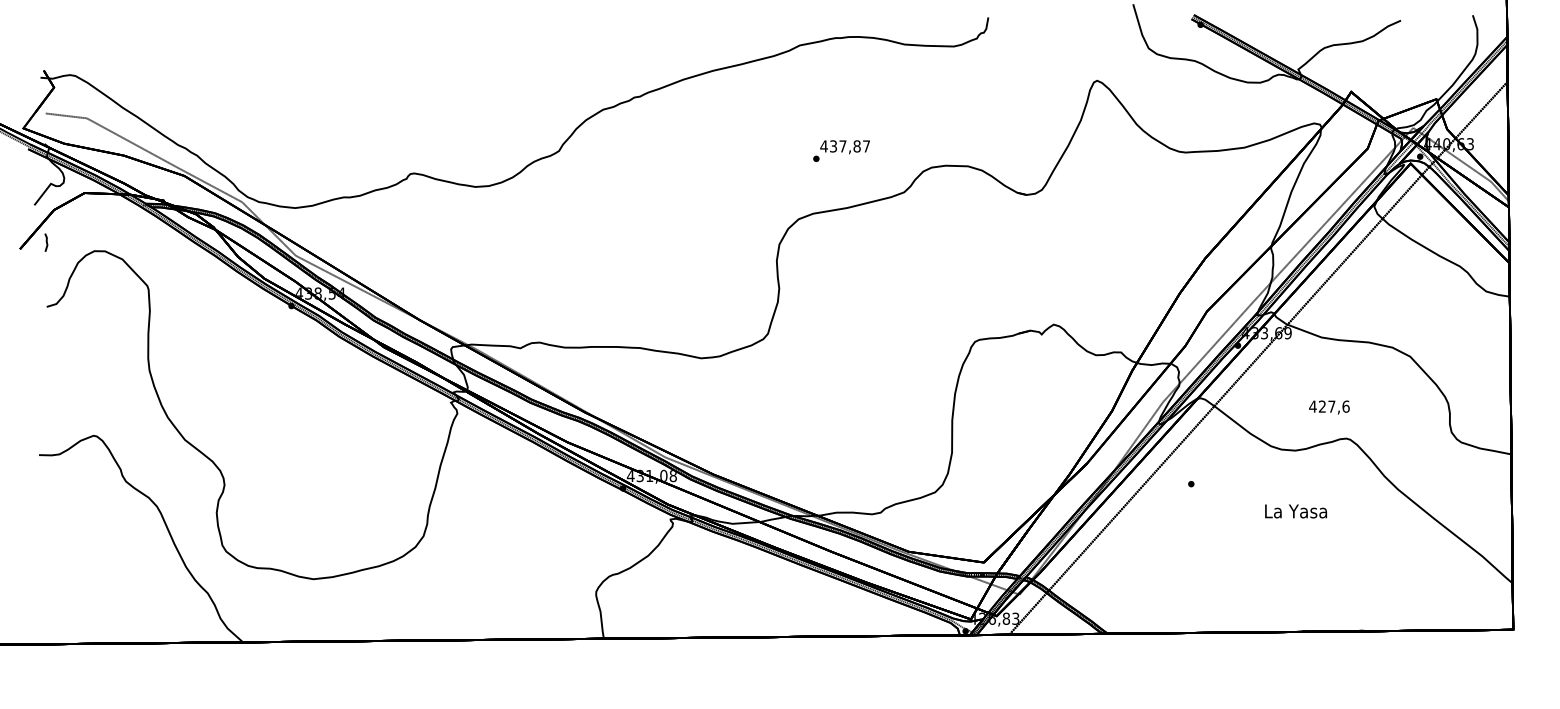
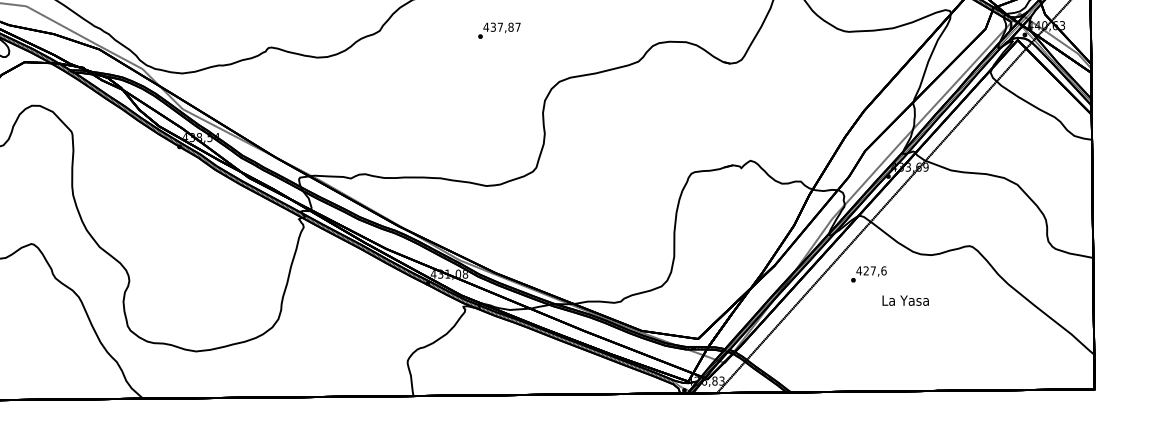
text: (841, 150) -> (499, 30), moved
text: (1329, 407) -> (871, 271), moved
text: (1295, 511) -> (905, 300), moved

